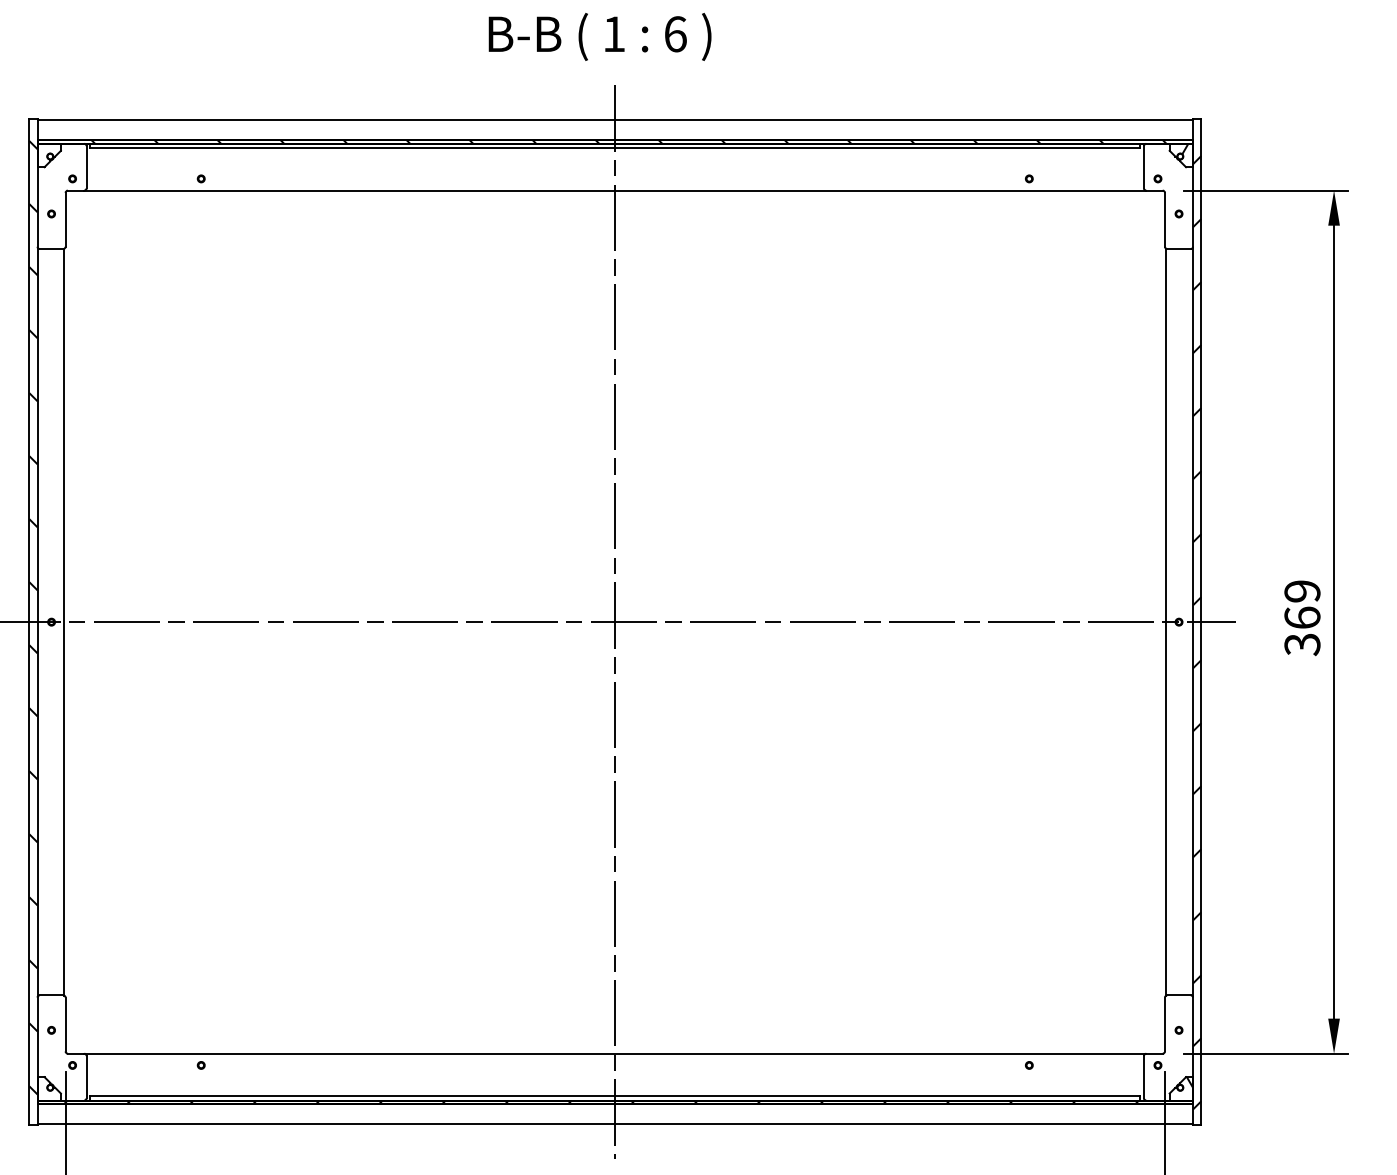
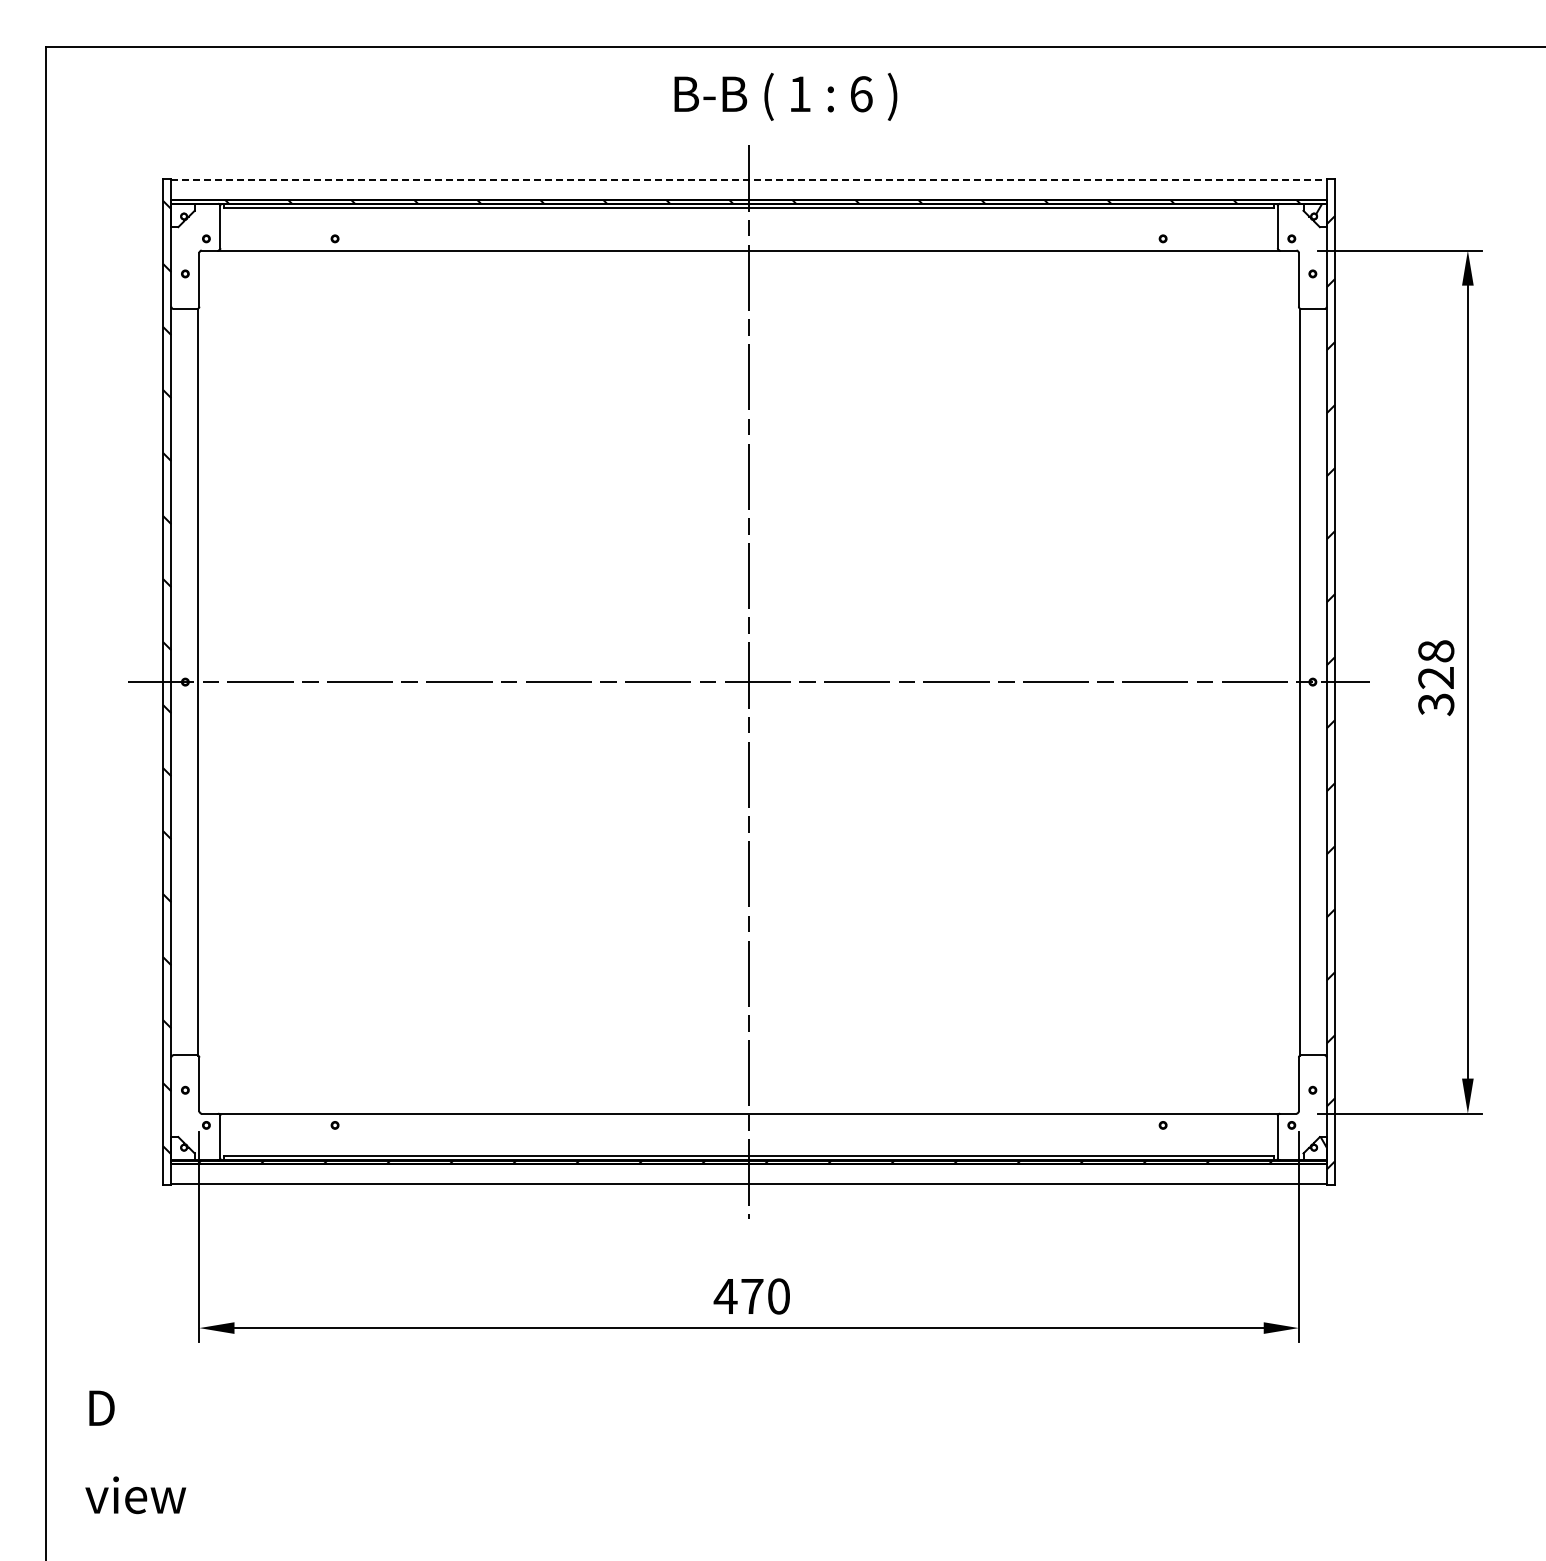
text: (599, 36) -> (785, 96), moved
line: (615, 120) -> (749, 180), solid -> dashed
text: (1302, 604) -> (1436, 664), 369 -> 328

